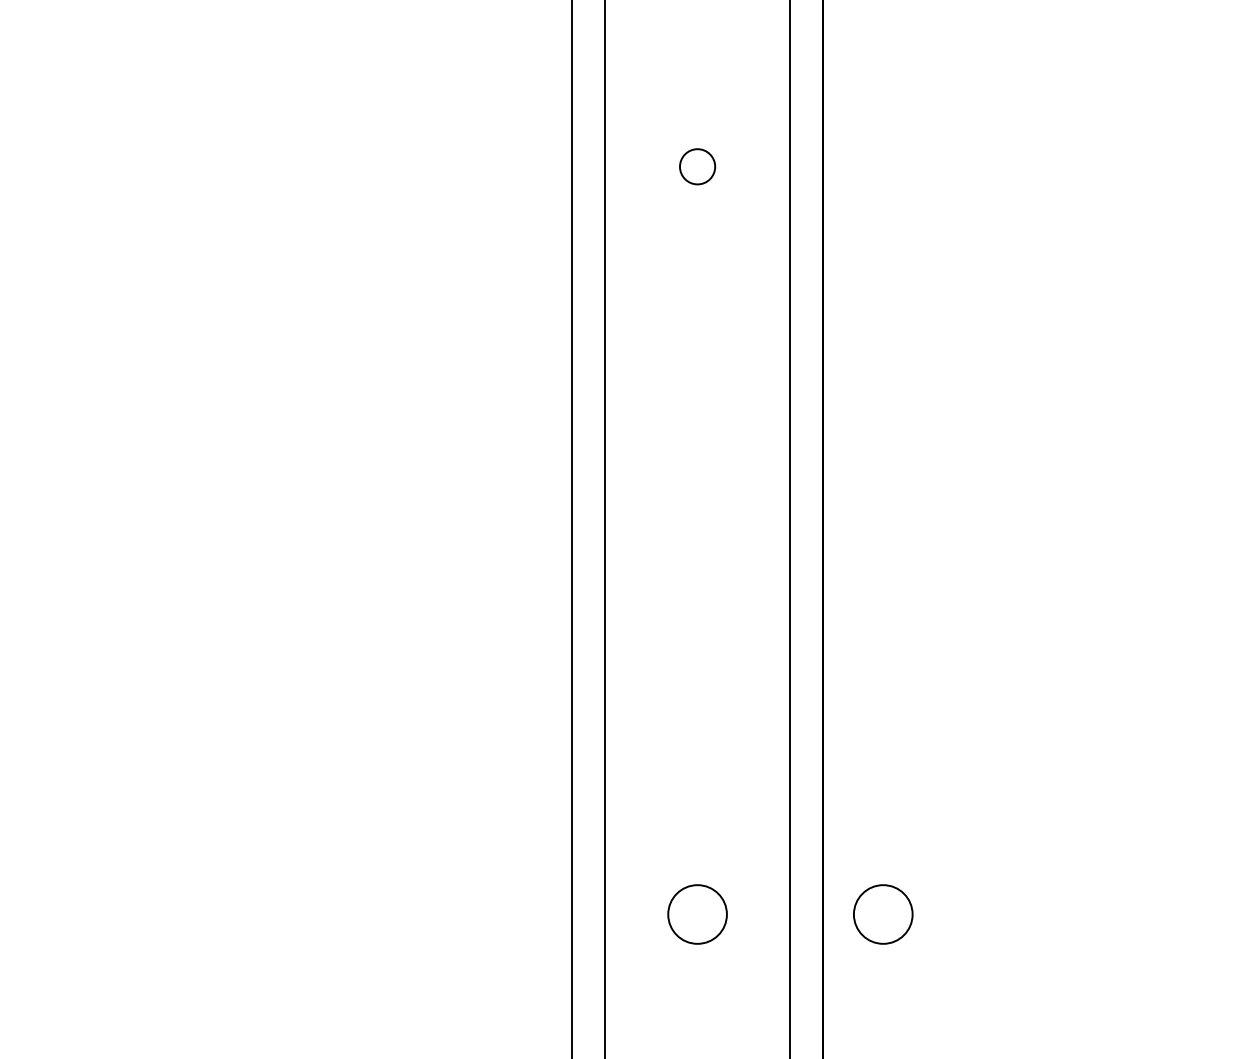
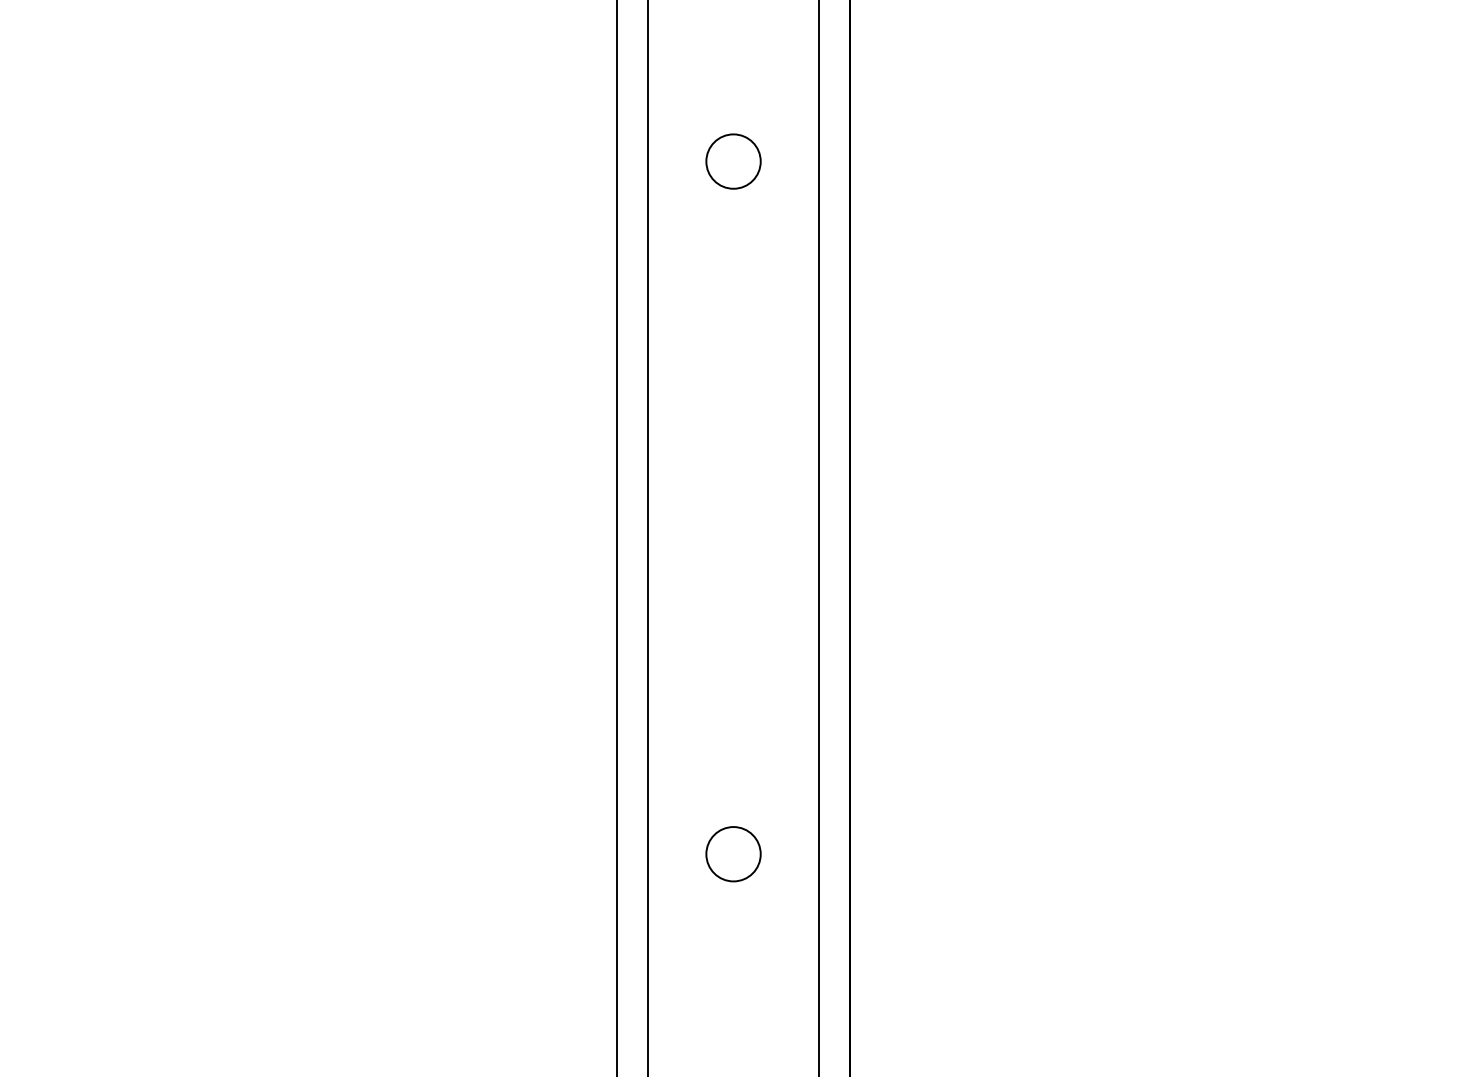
circle: (697, 166) -> (733, 161), size x1.67
circle: (883, 914) -> (905, 854), removed

